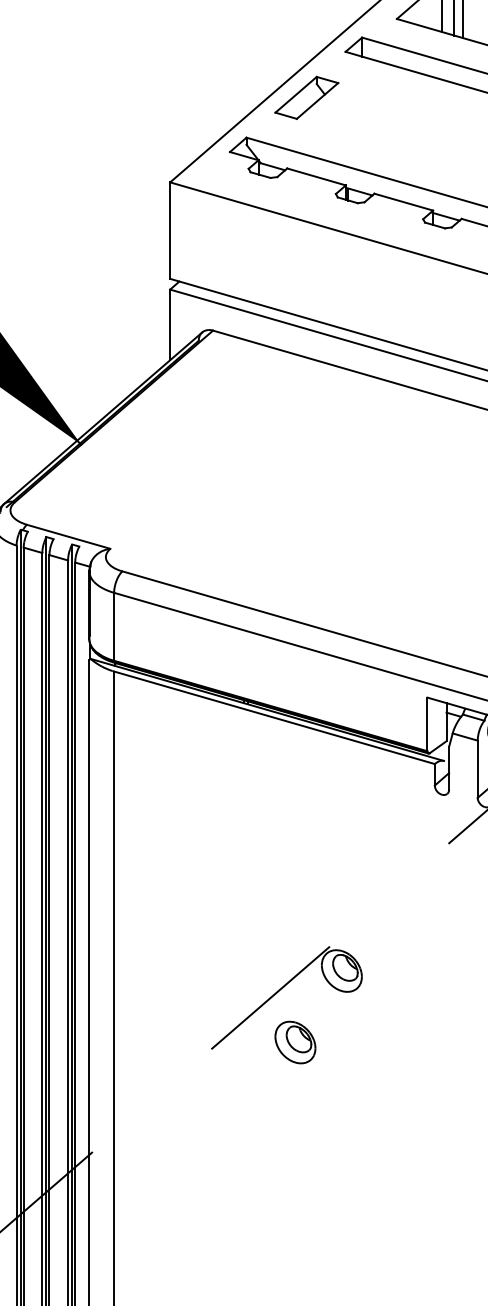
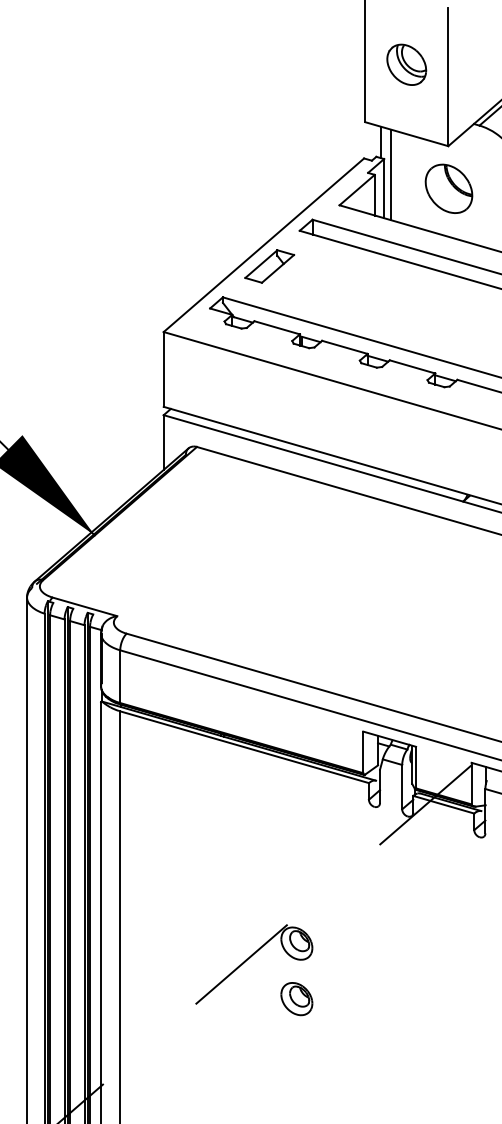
part: (294, 1043) -> (296, 999), moved

